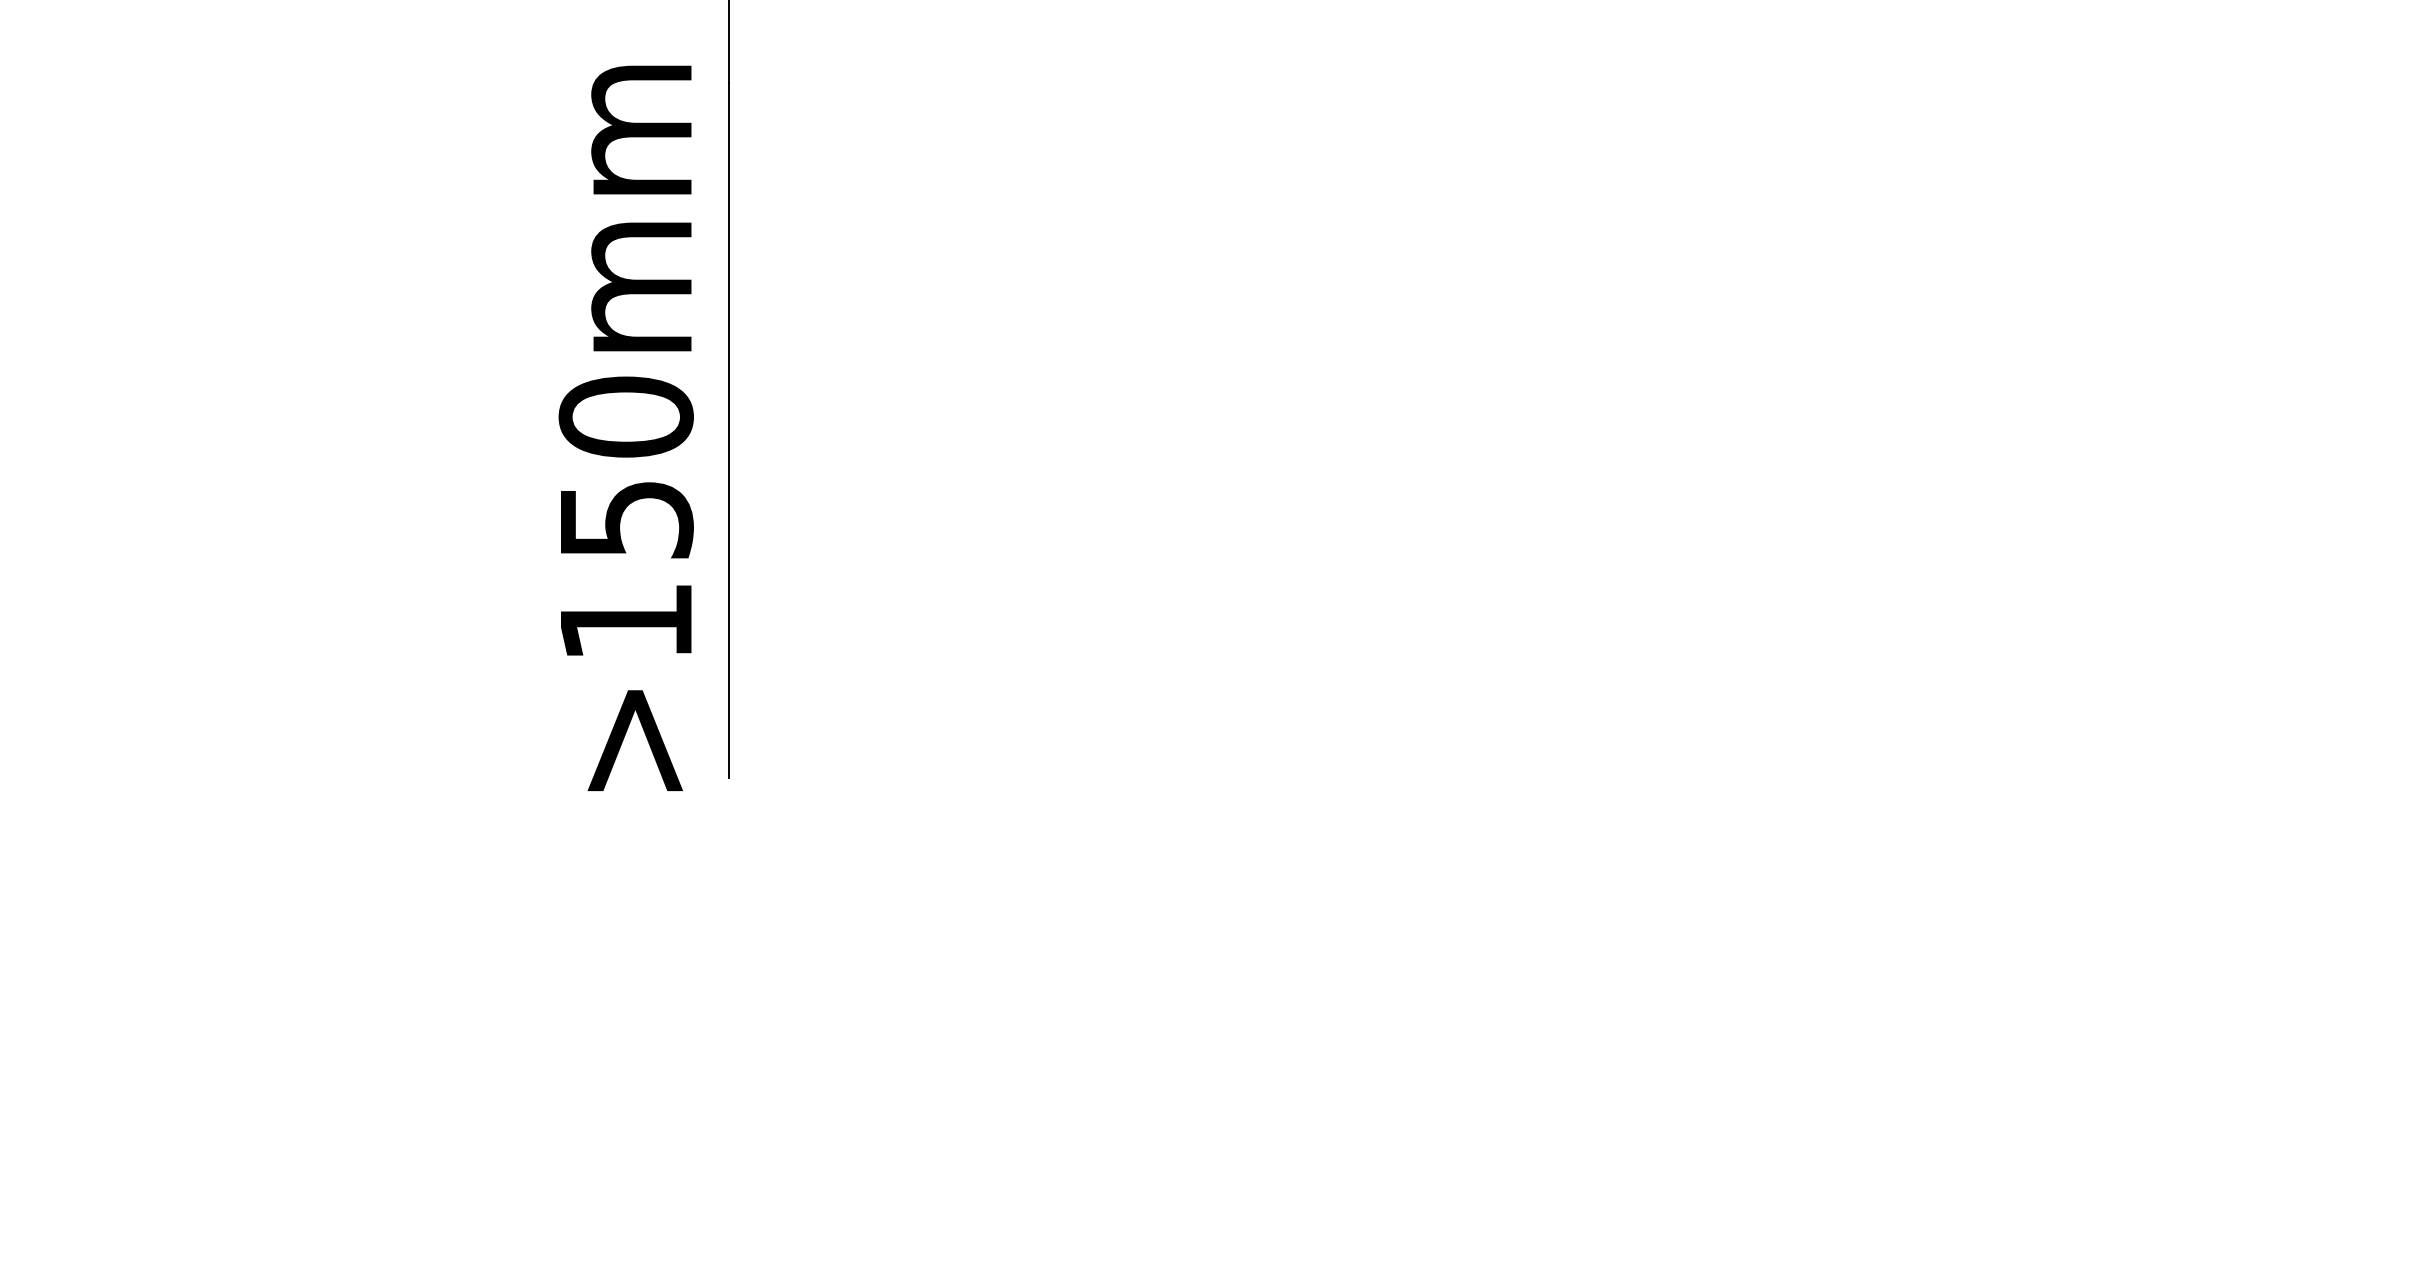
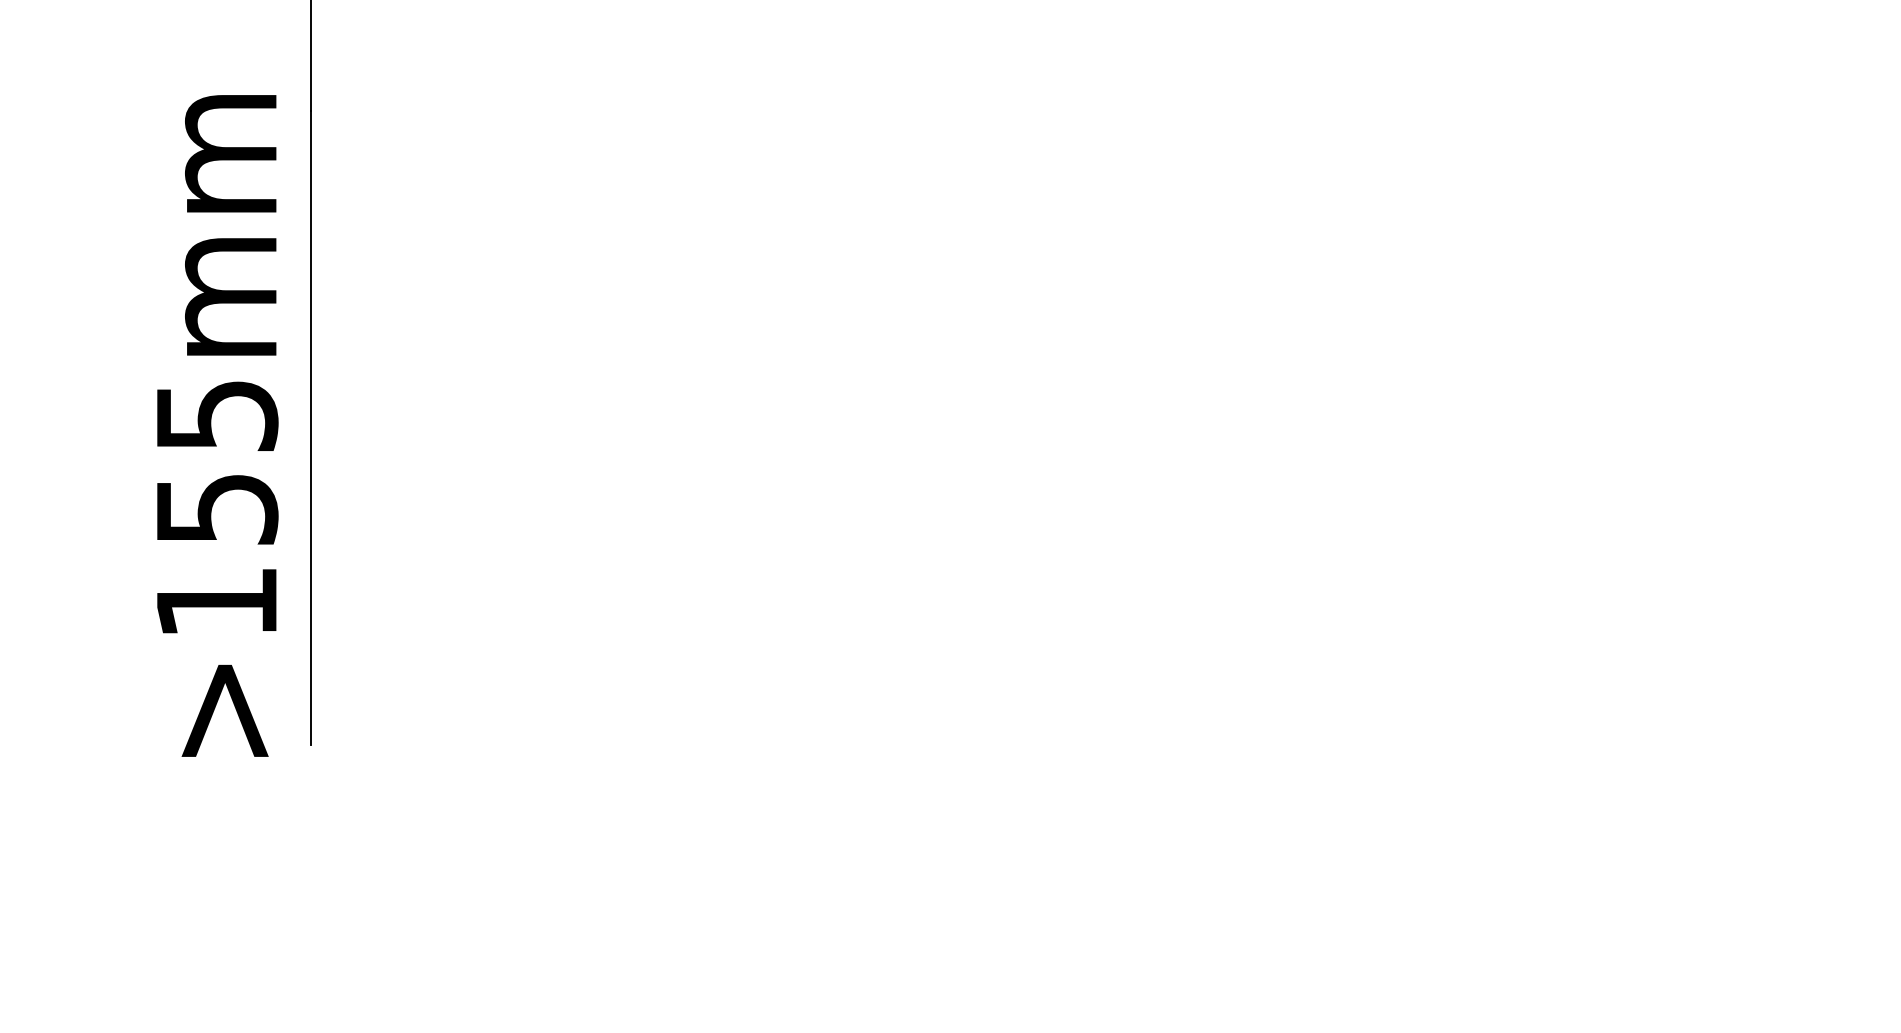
text: (625, 416) -> (216, 415), >150mm -> >155mm

